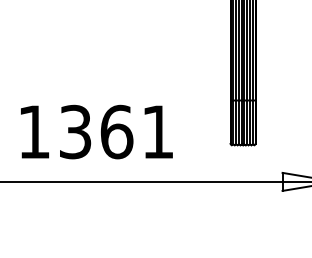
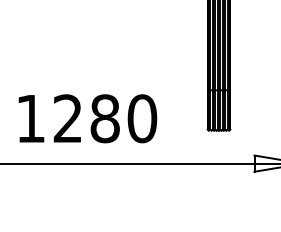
text: (117, 131) -> (105, 118), 1361 -> 1280

